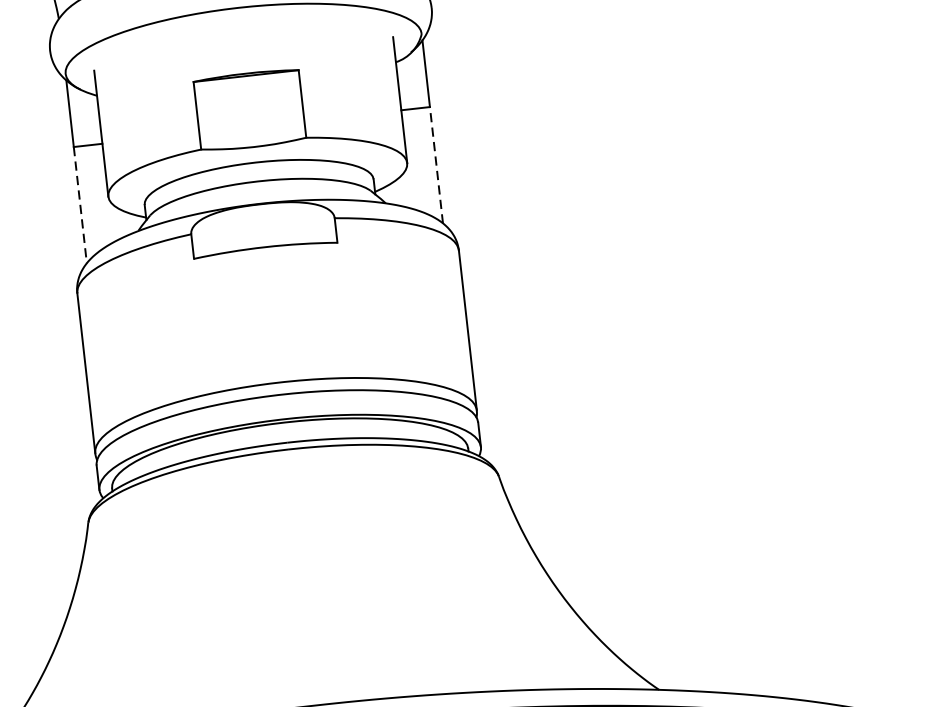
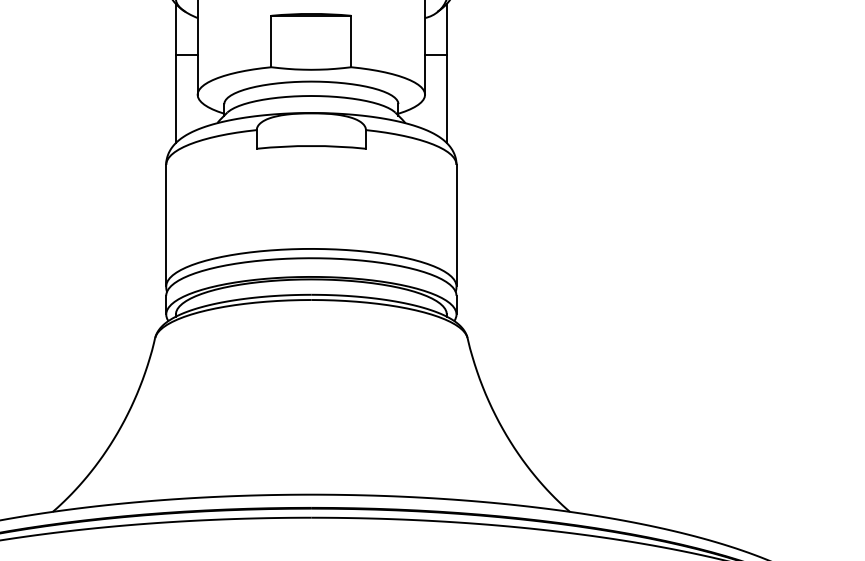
line: (435, 164) -> (446, 98), dashed -> solid
line: (79, 206) -> (175, 99), dashed -> solid

